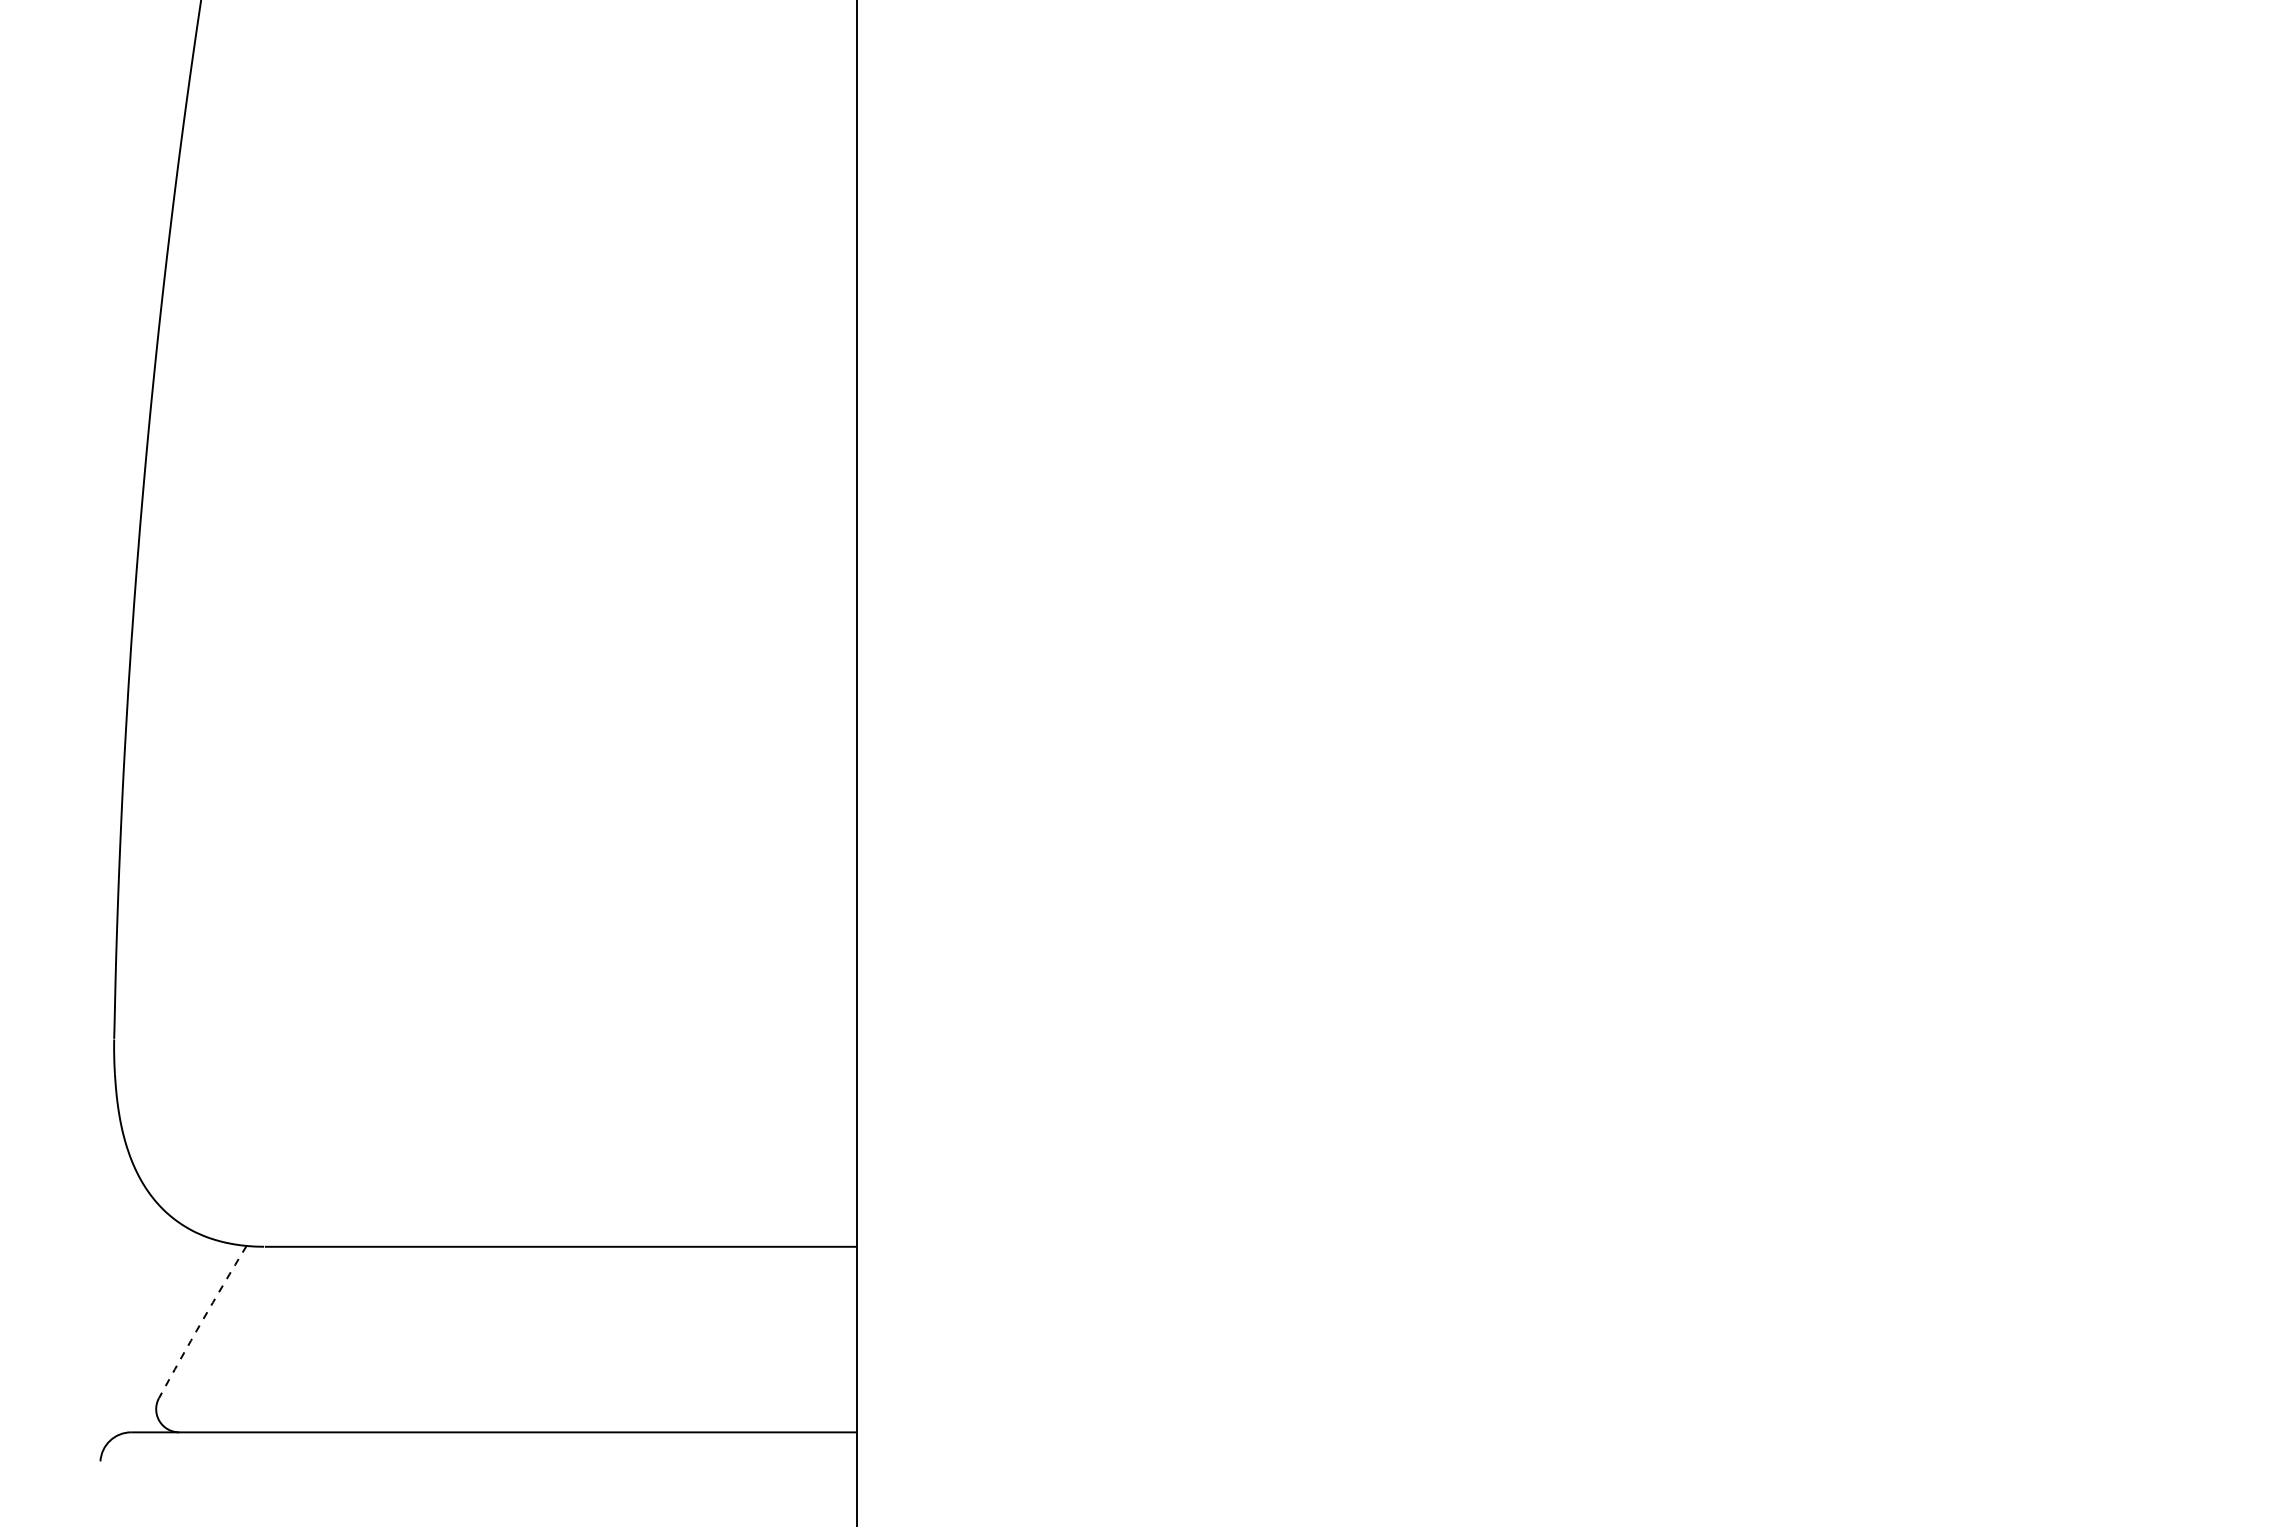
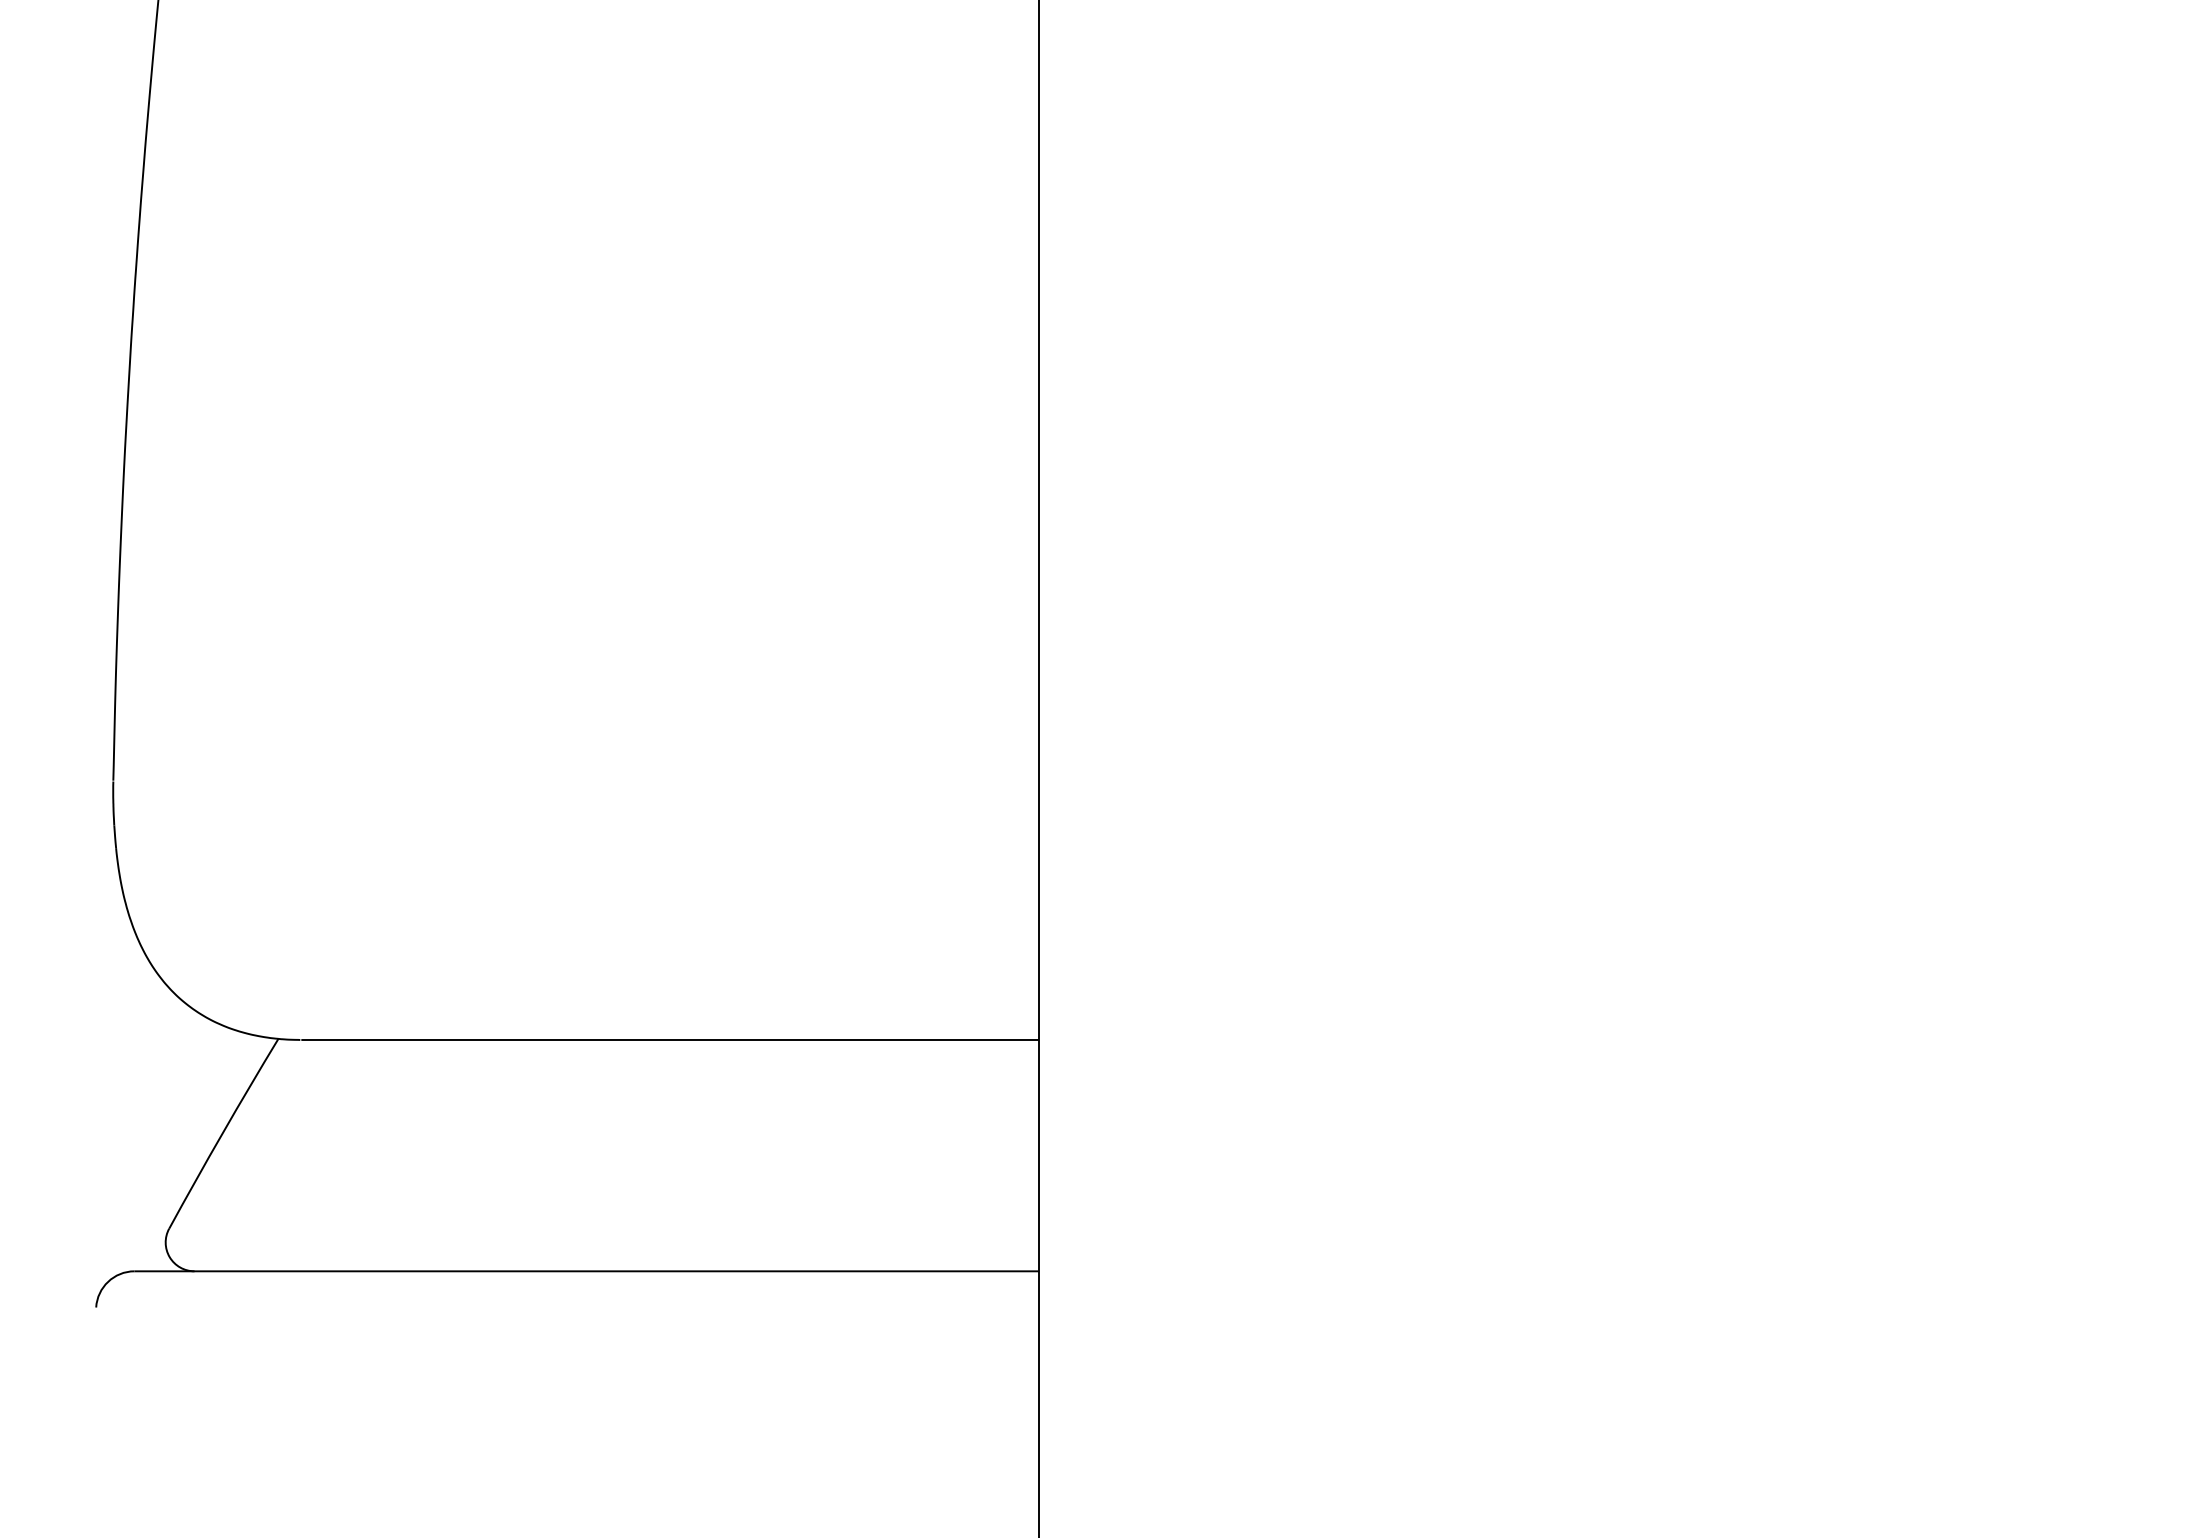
arc: (201, 1321) -> (222, 1133), dashed -> solid

